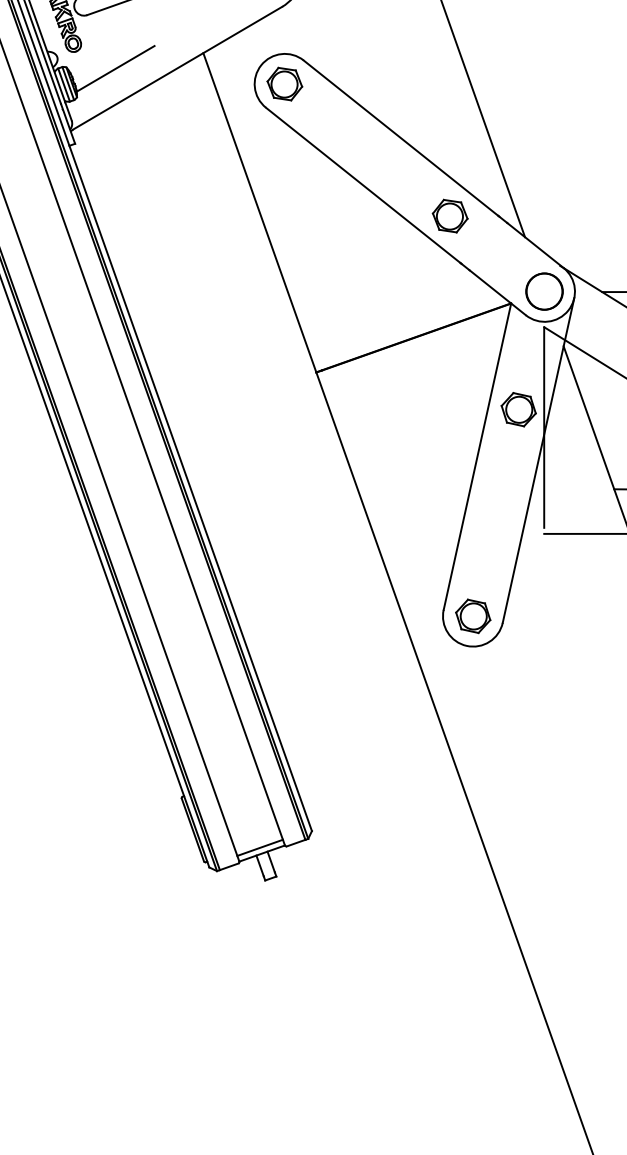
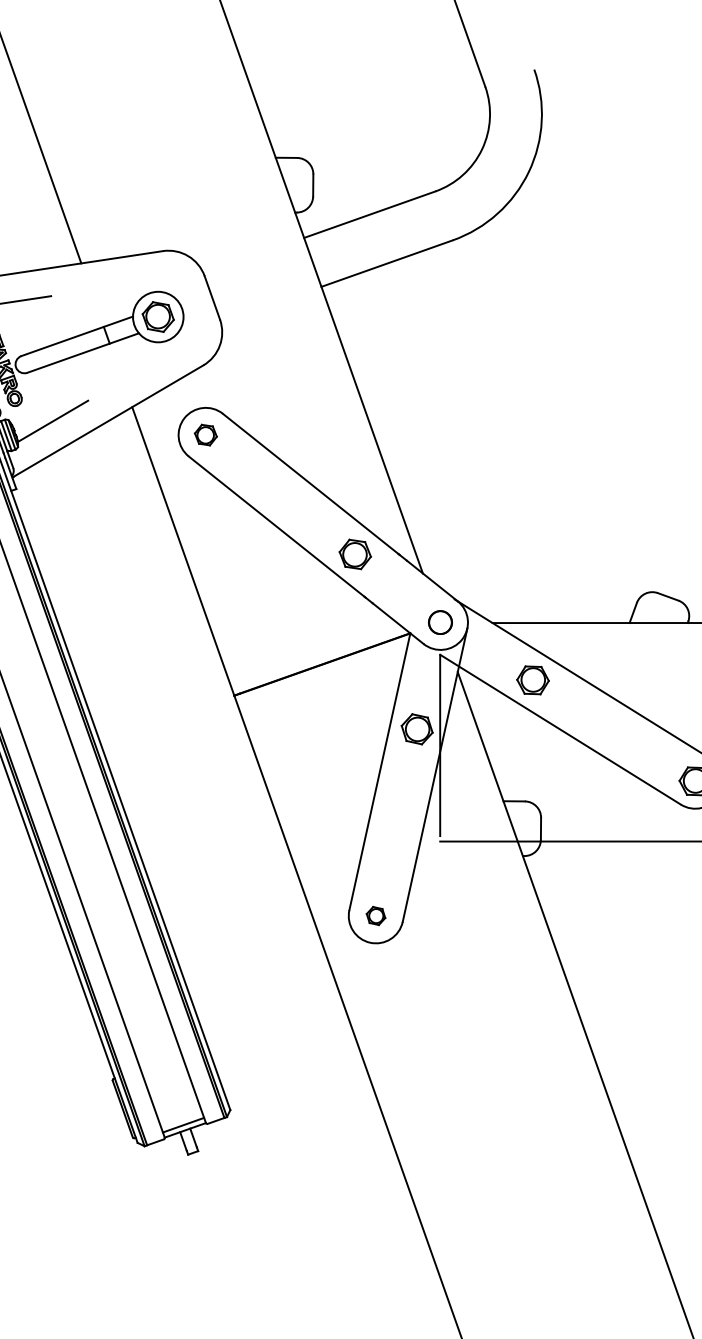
part: (284, 83) -> (205, 434), size x0.7
circle: (544, 291) -> (440, 622), size x0.7
part: (472, 615) -> (375, 915), size x0.6

